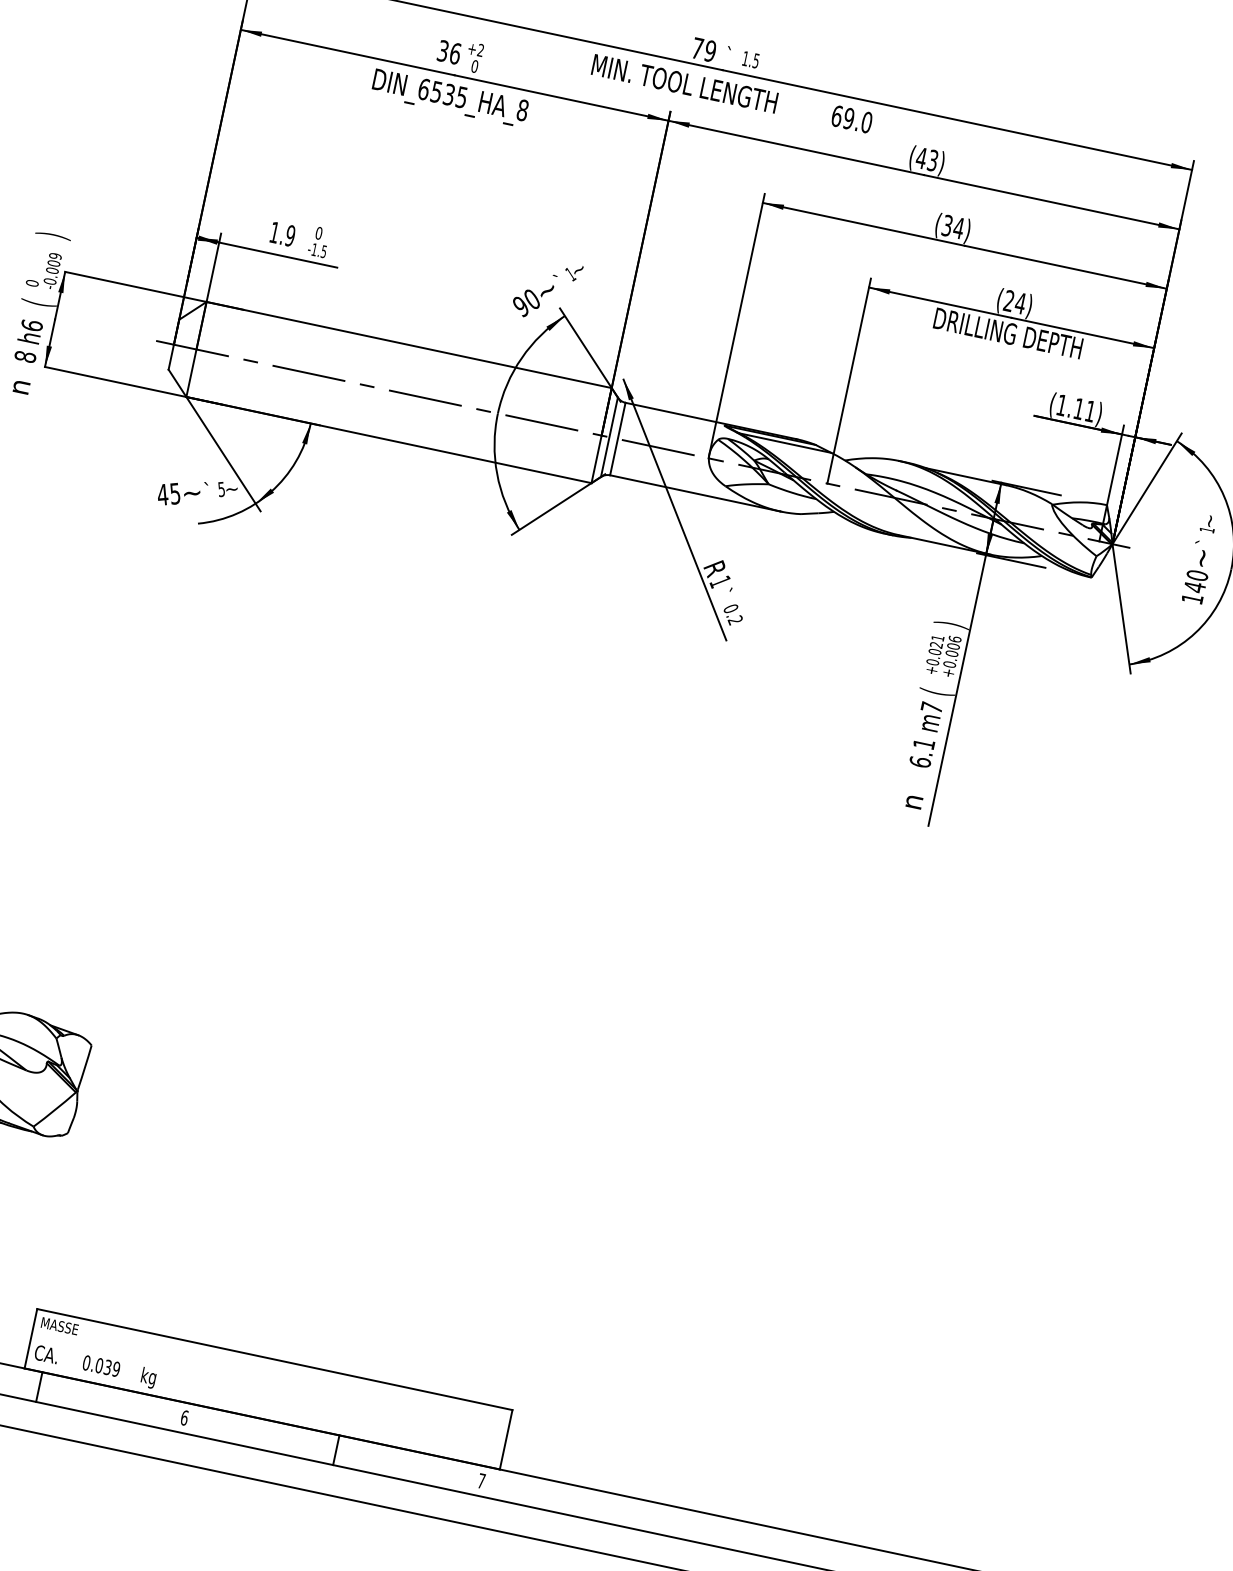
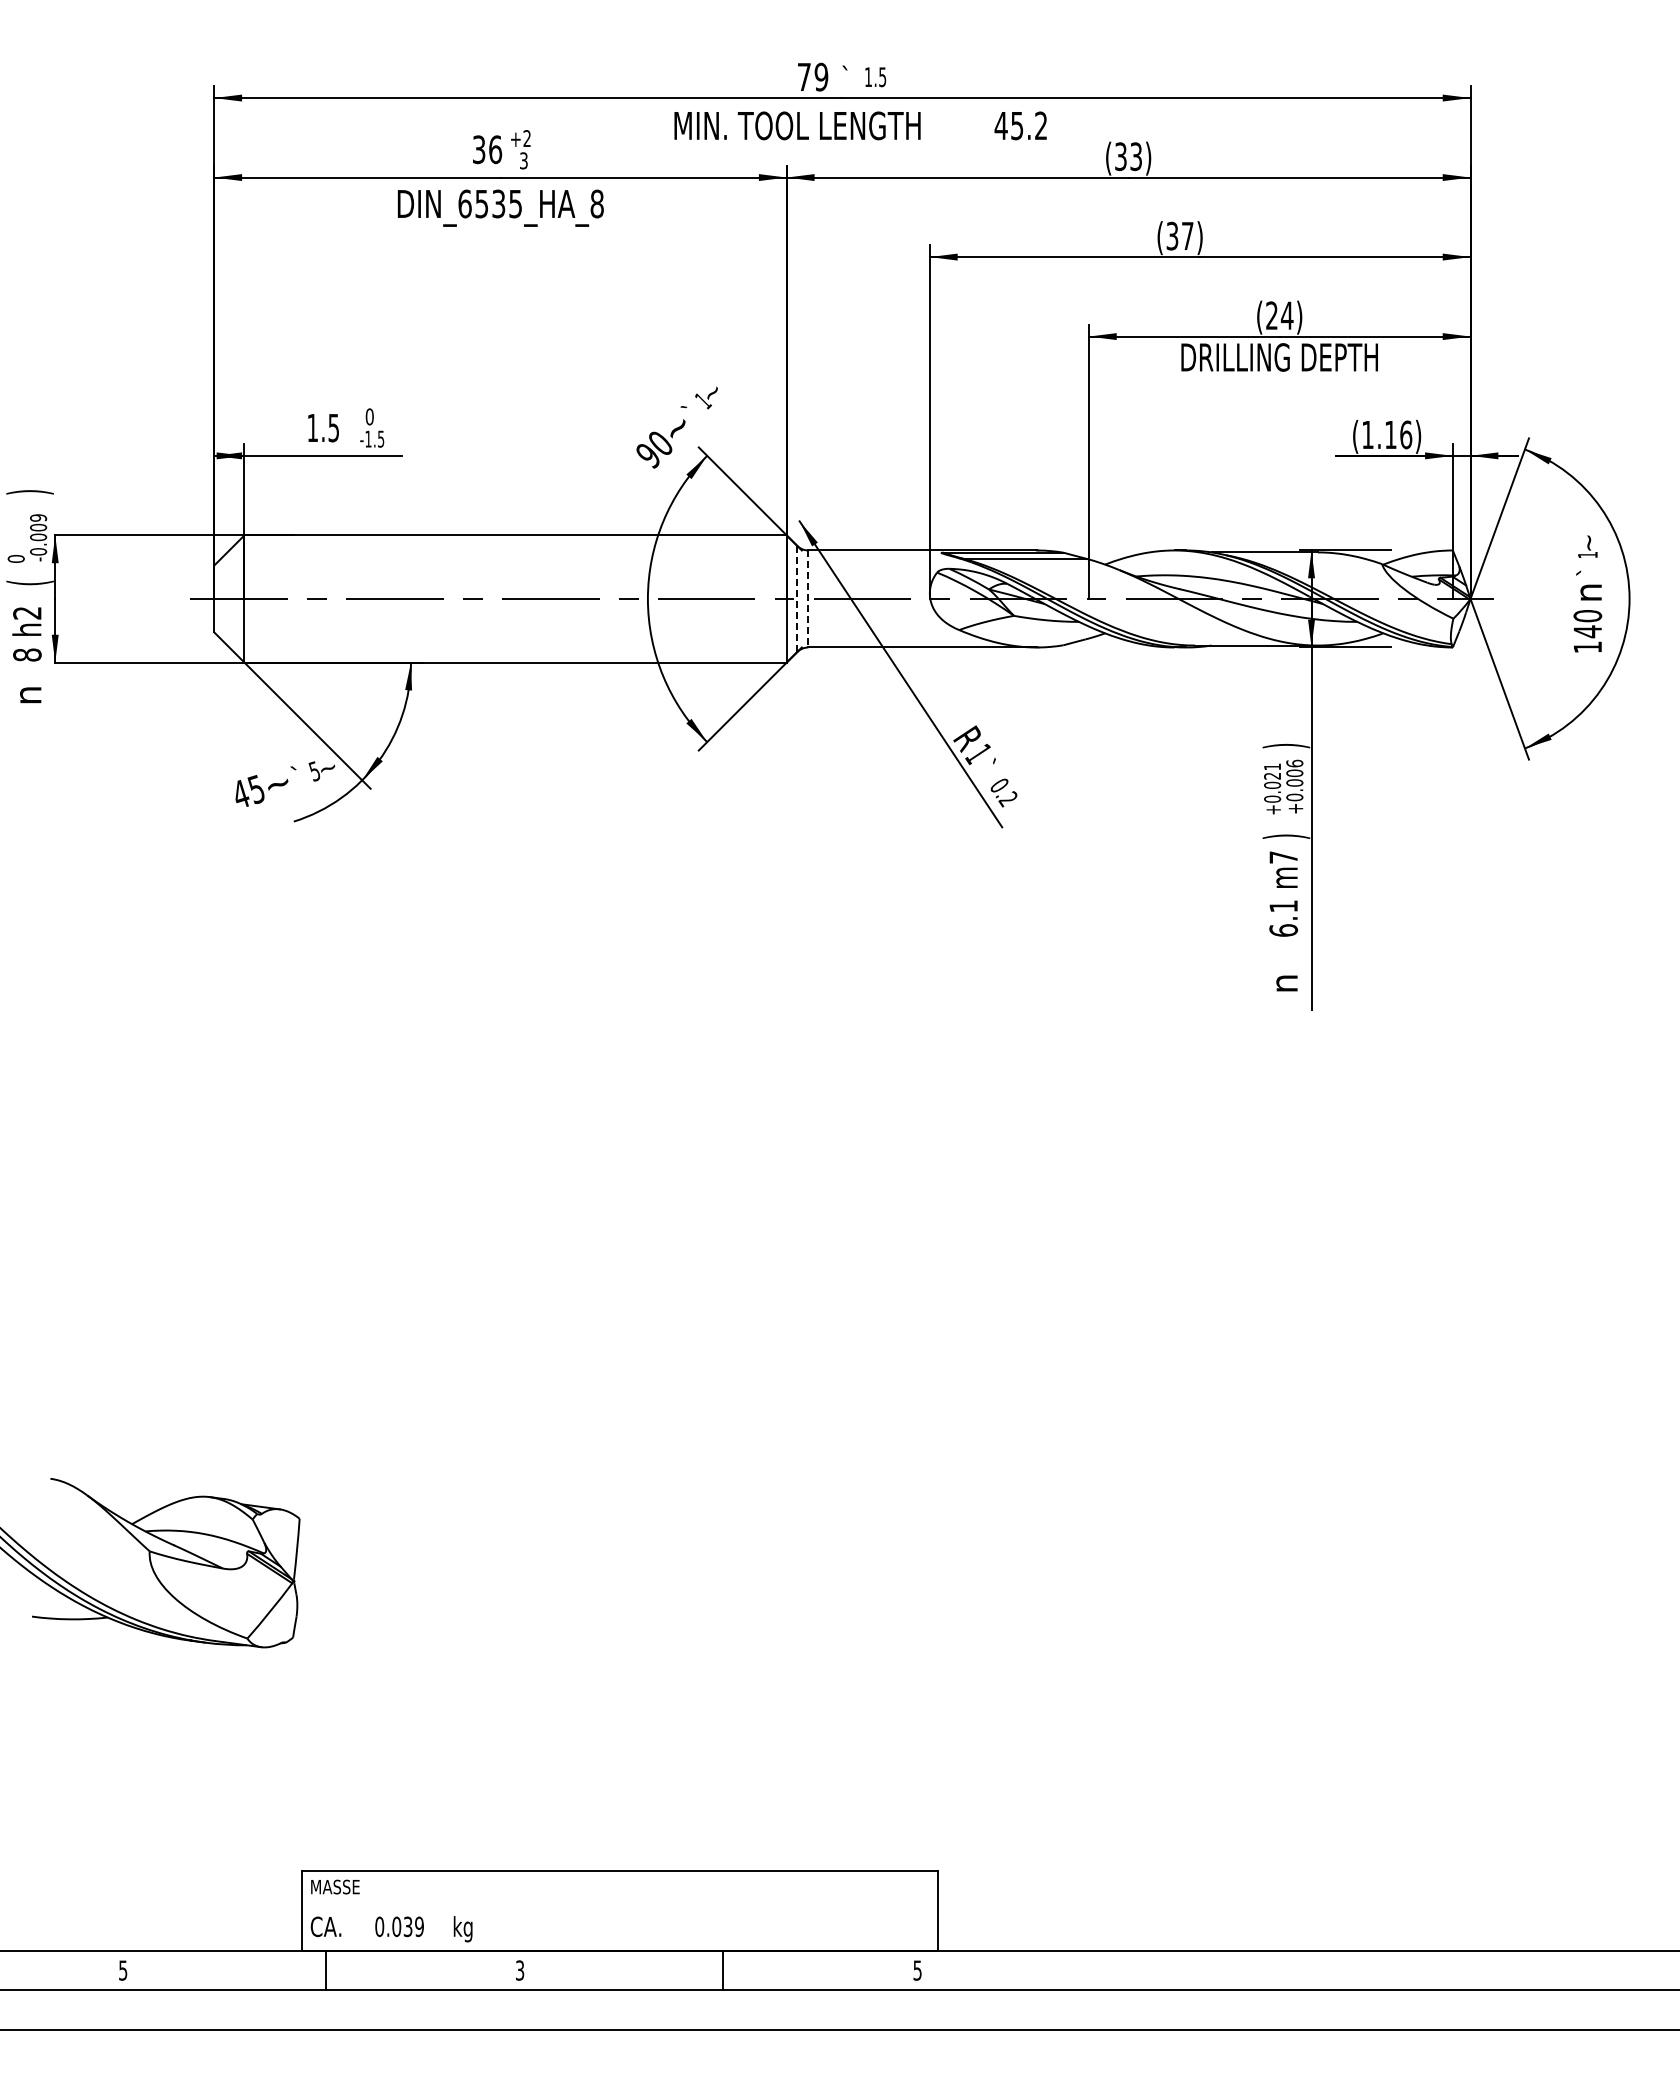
text: (474, 66) -> (523, 160), 0 -> 3
text: (851, 118) -> (1020, 125), 69.0 -> 45.2
text: (921, 158) -> (1120, 156), (43) -> (33)
text: (958, 227) -> (1187, 235), (34) -> (37)
text: (290, 235) -> (333, 427), 1.9 -> 1.5
text: (32, 325) -> (27, 612), h6 -> h2
text: (1090, 411) -> (1406, 434), (1.11) -> (1.16)
line: (609, 437) -> (797, 599), solid -> dashed
line: (617, 438) -> (808, 598), solid -> dashed
text: (1203, 558) -> (1590, 592), ~ -> n
text: (937, 692) -> (1286, 836), ( -> )
text: (184, 1417) -> (519, 1970), 6 -> 3
text: (481, 1481) -> (917, 1970), 7 -> 5

